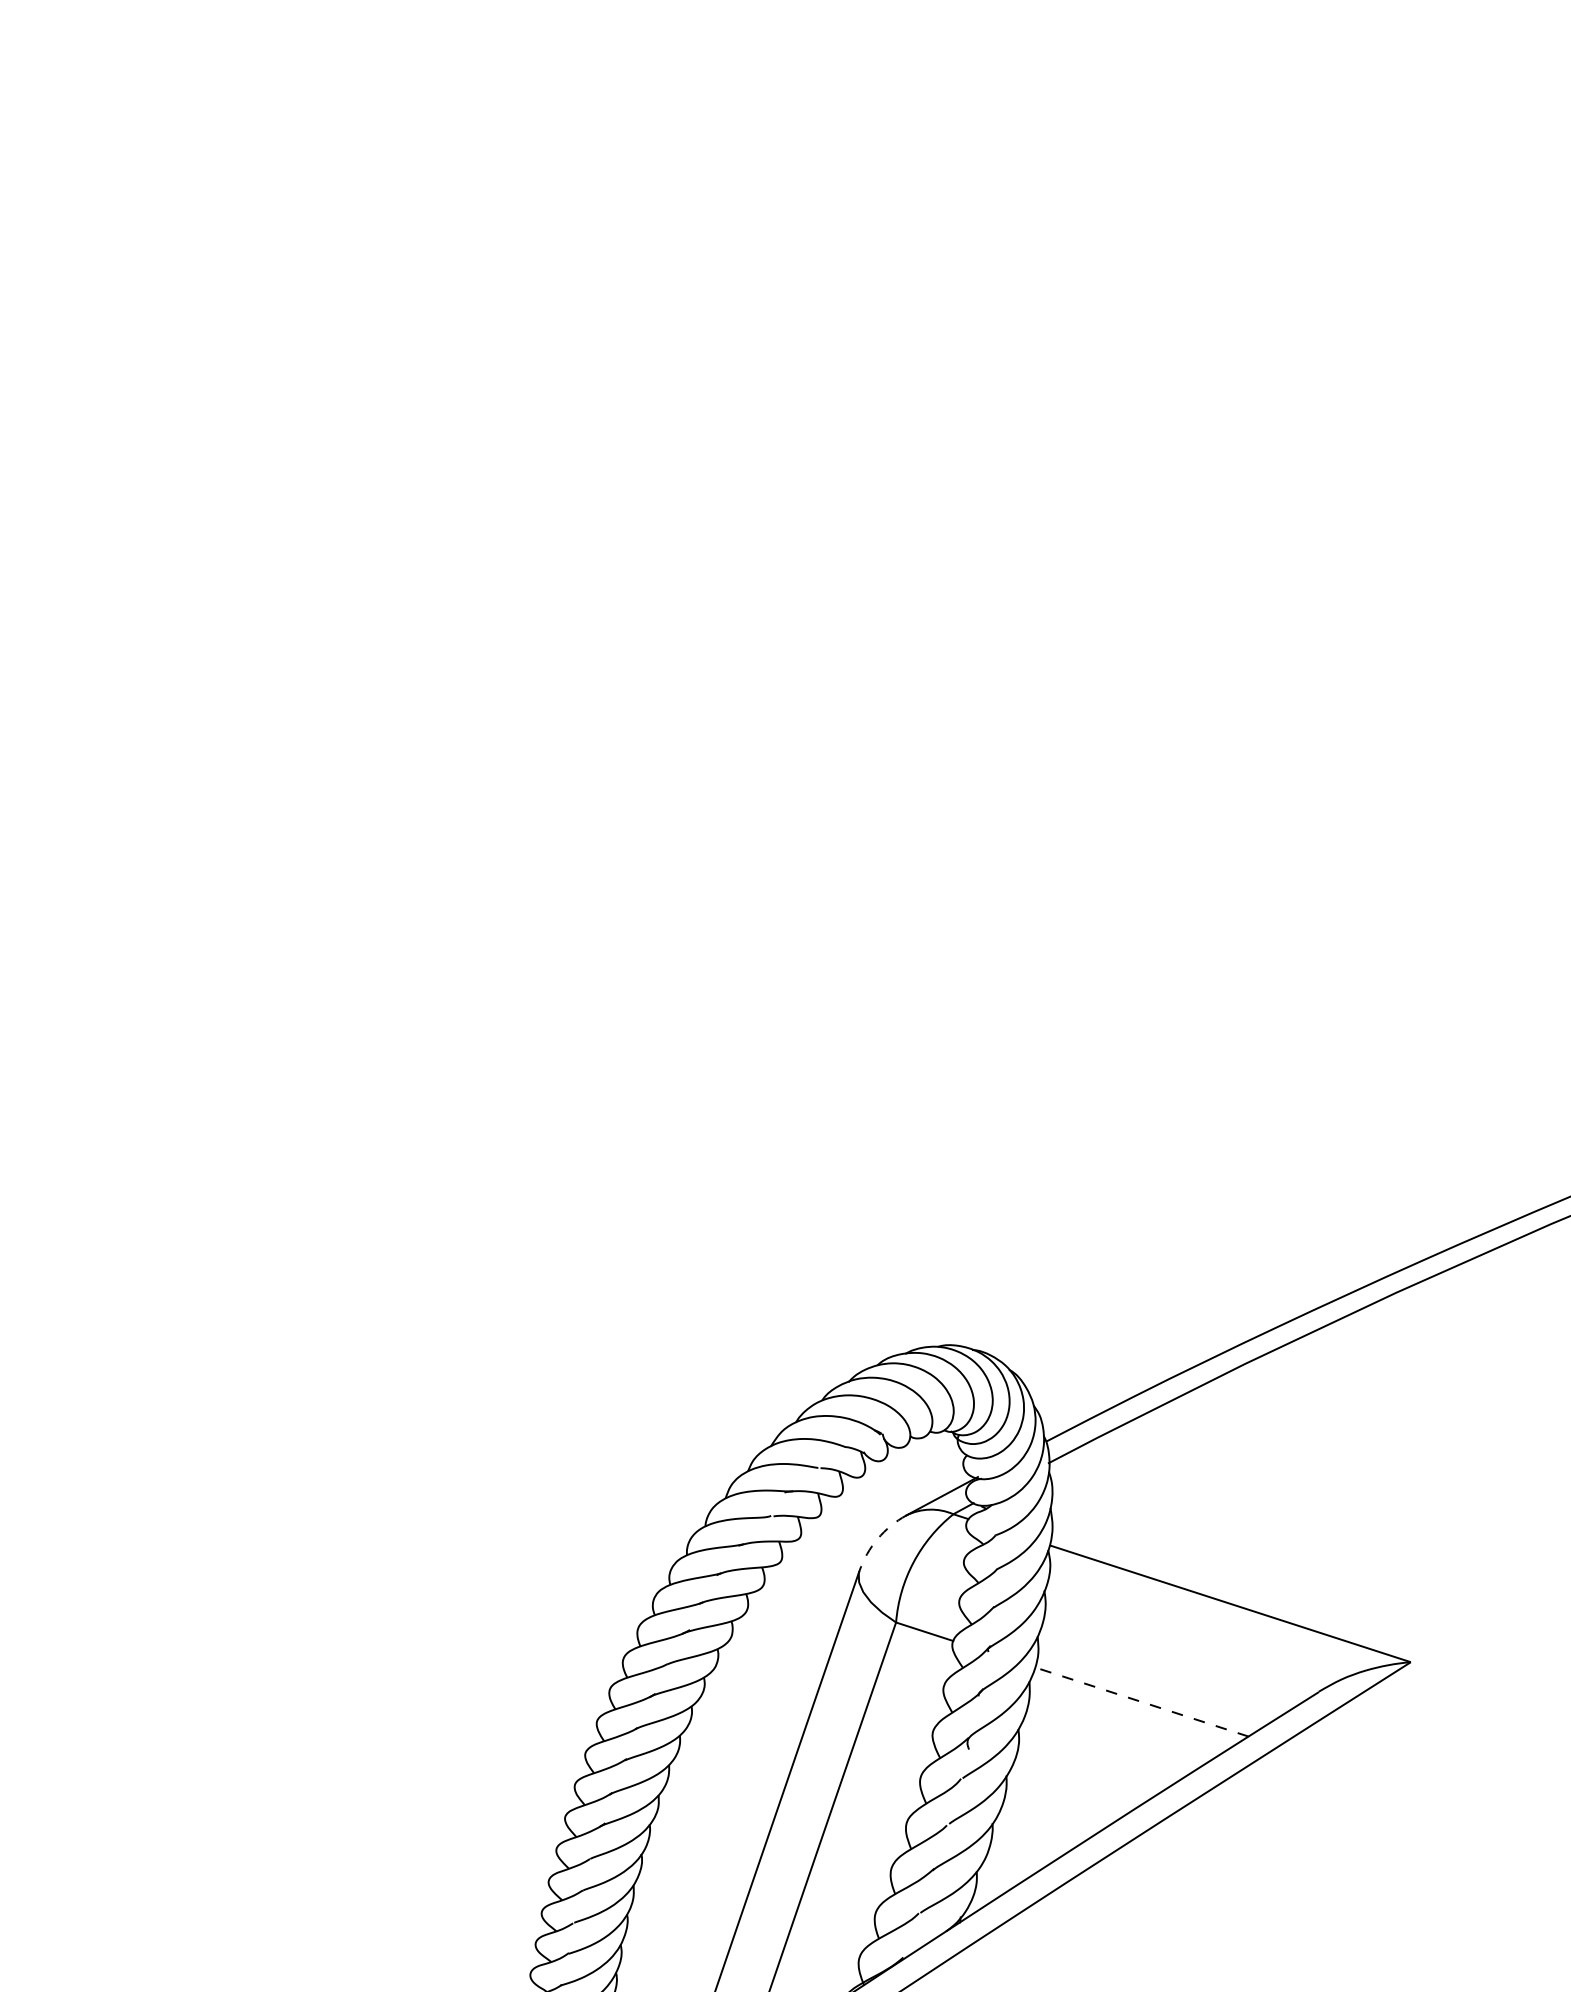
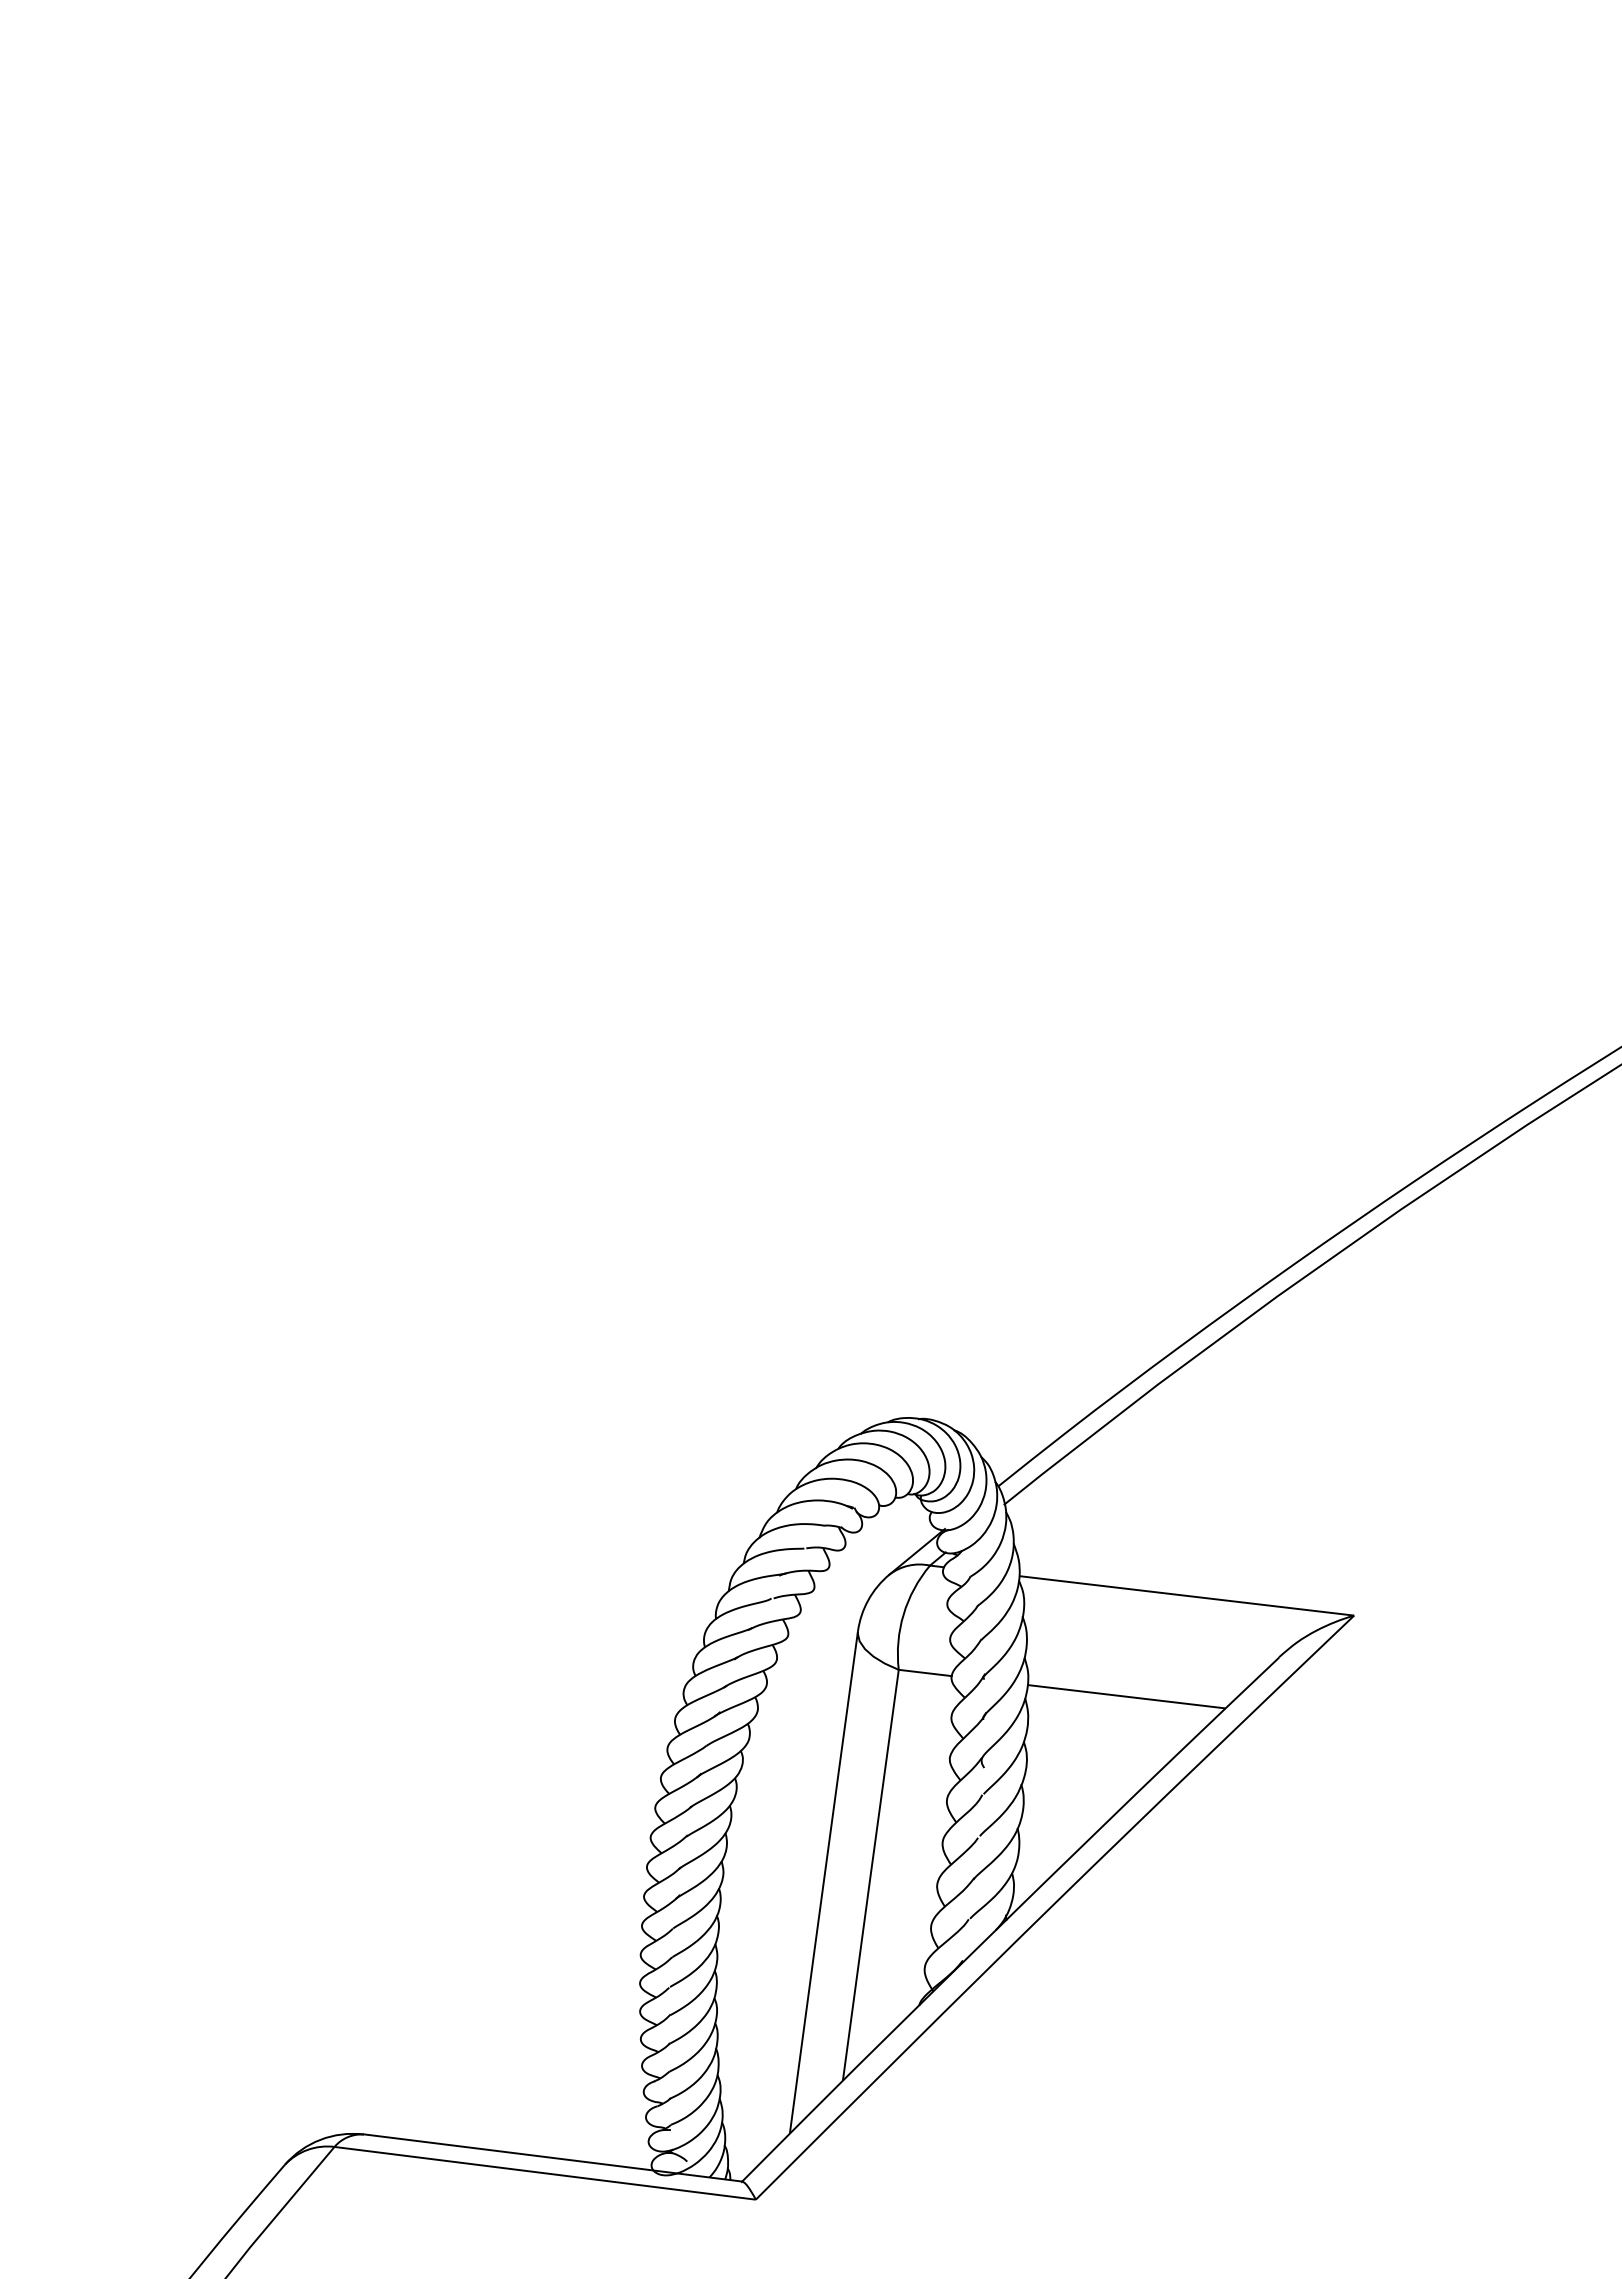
arc: (877, 1539) -> (868, 1600), dashed -> solid
line: (1140, 1701) -> (1125, 1696), dashed -> solid

